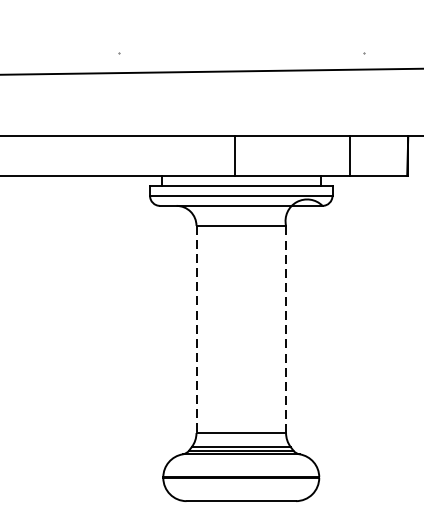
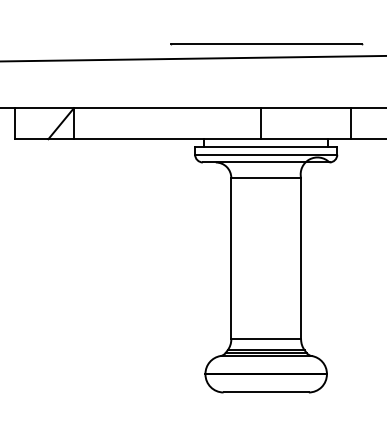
line: (240, 53) -> (265, 43), added
line: (196, 329) -> (231, 258), dashed -> solid
line: (286, 329) -> (301, 258), dashed -> solid

